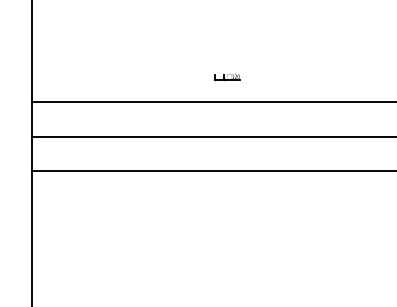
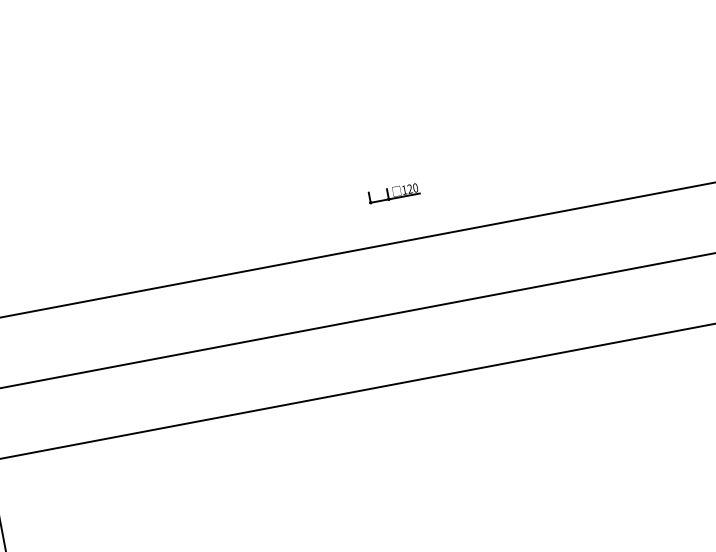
part: (227, 77) -> (393, 193), moved

